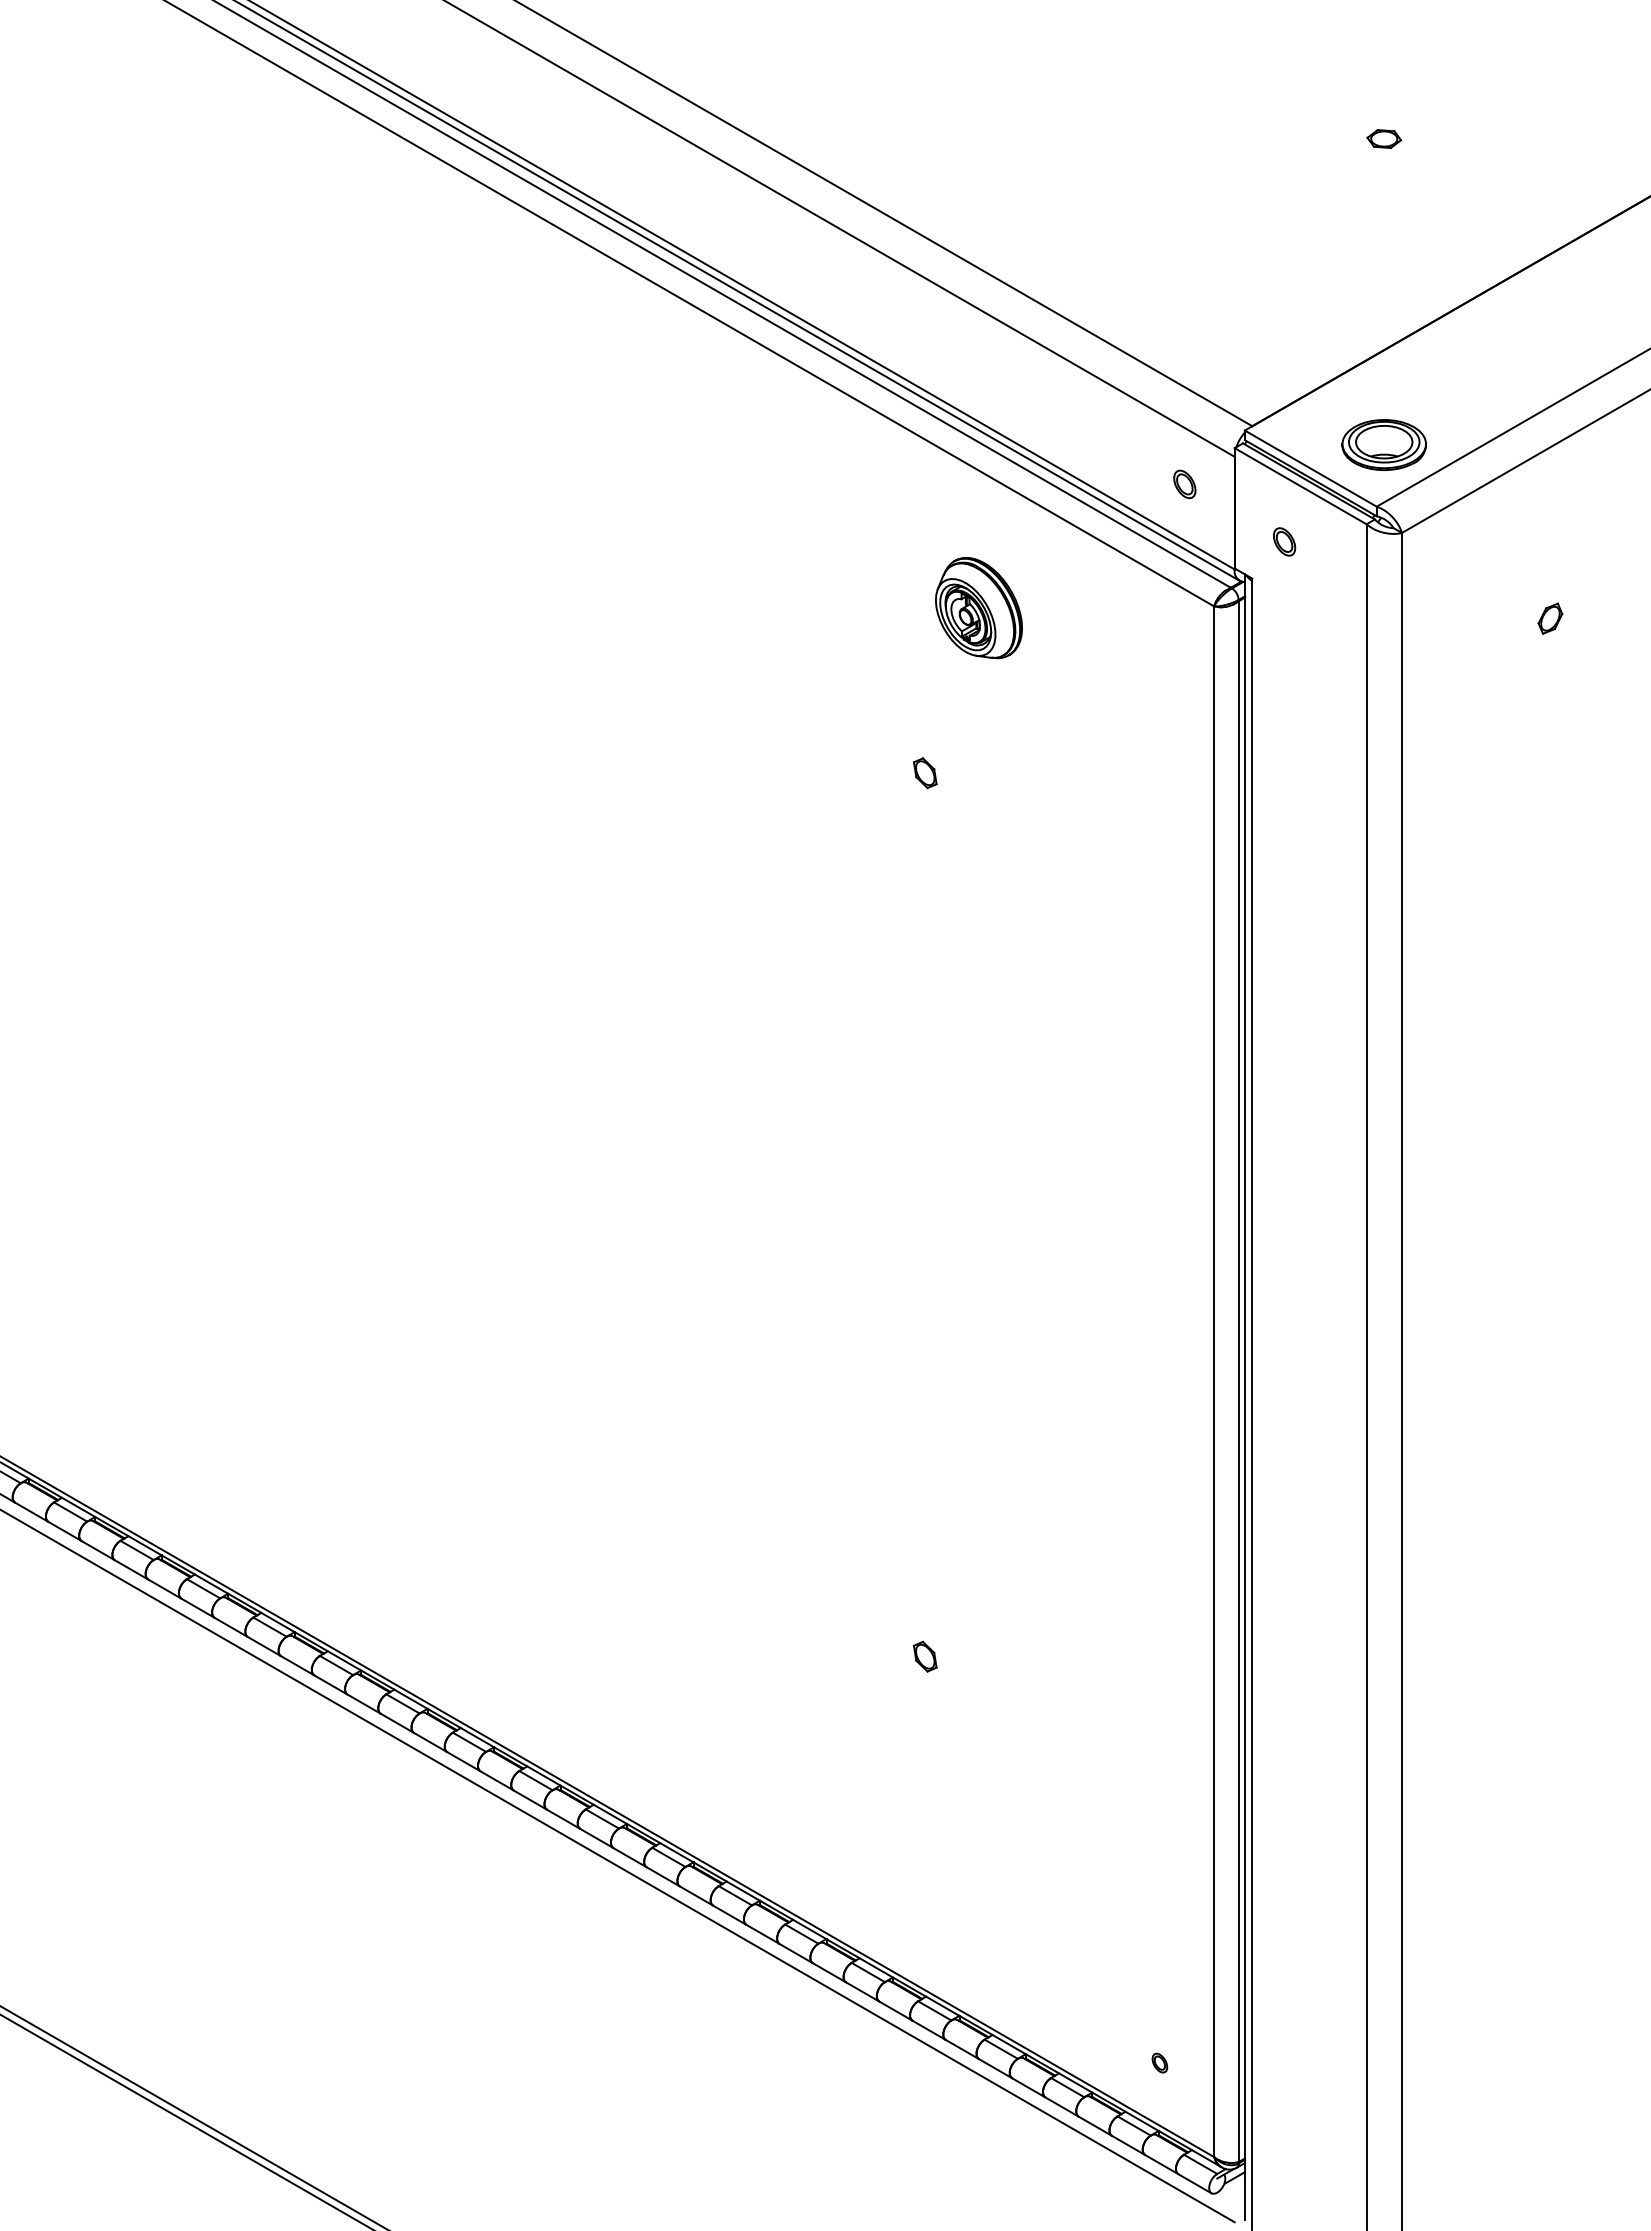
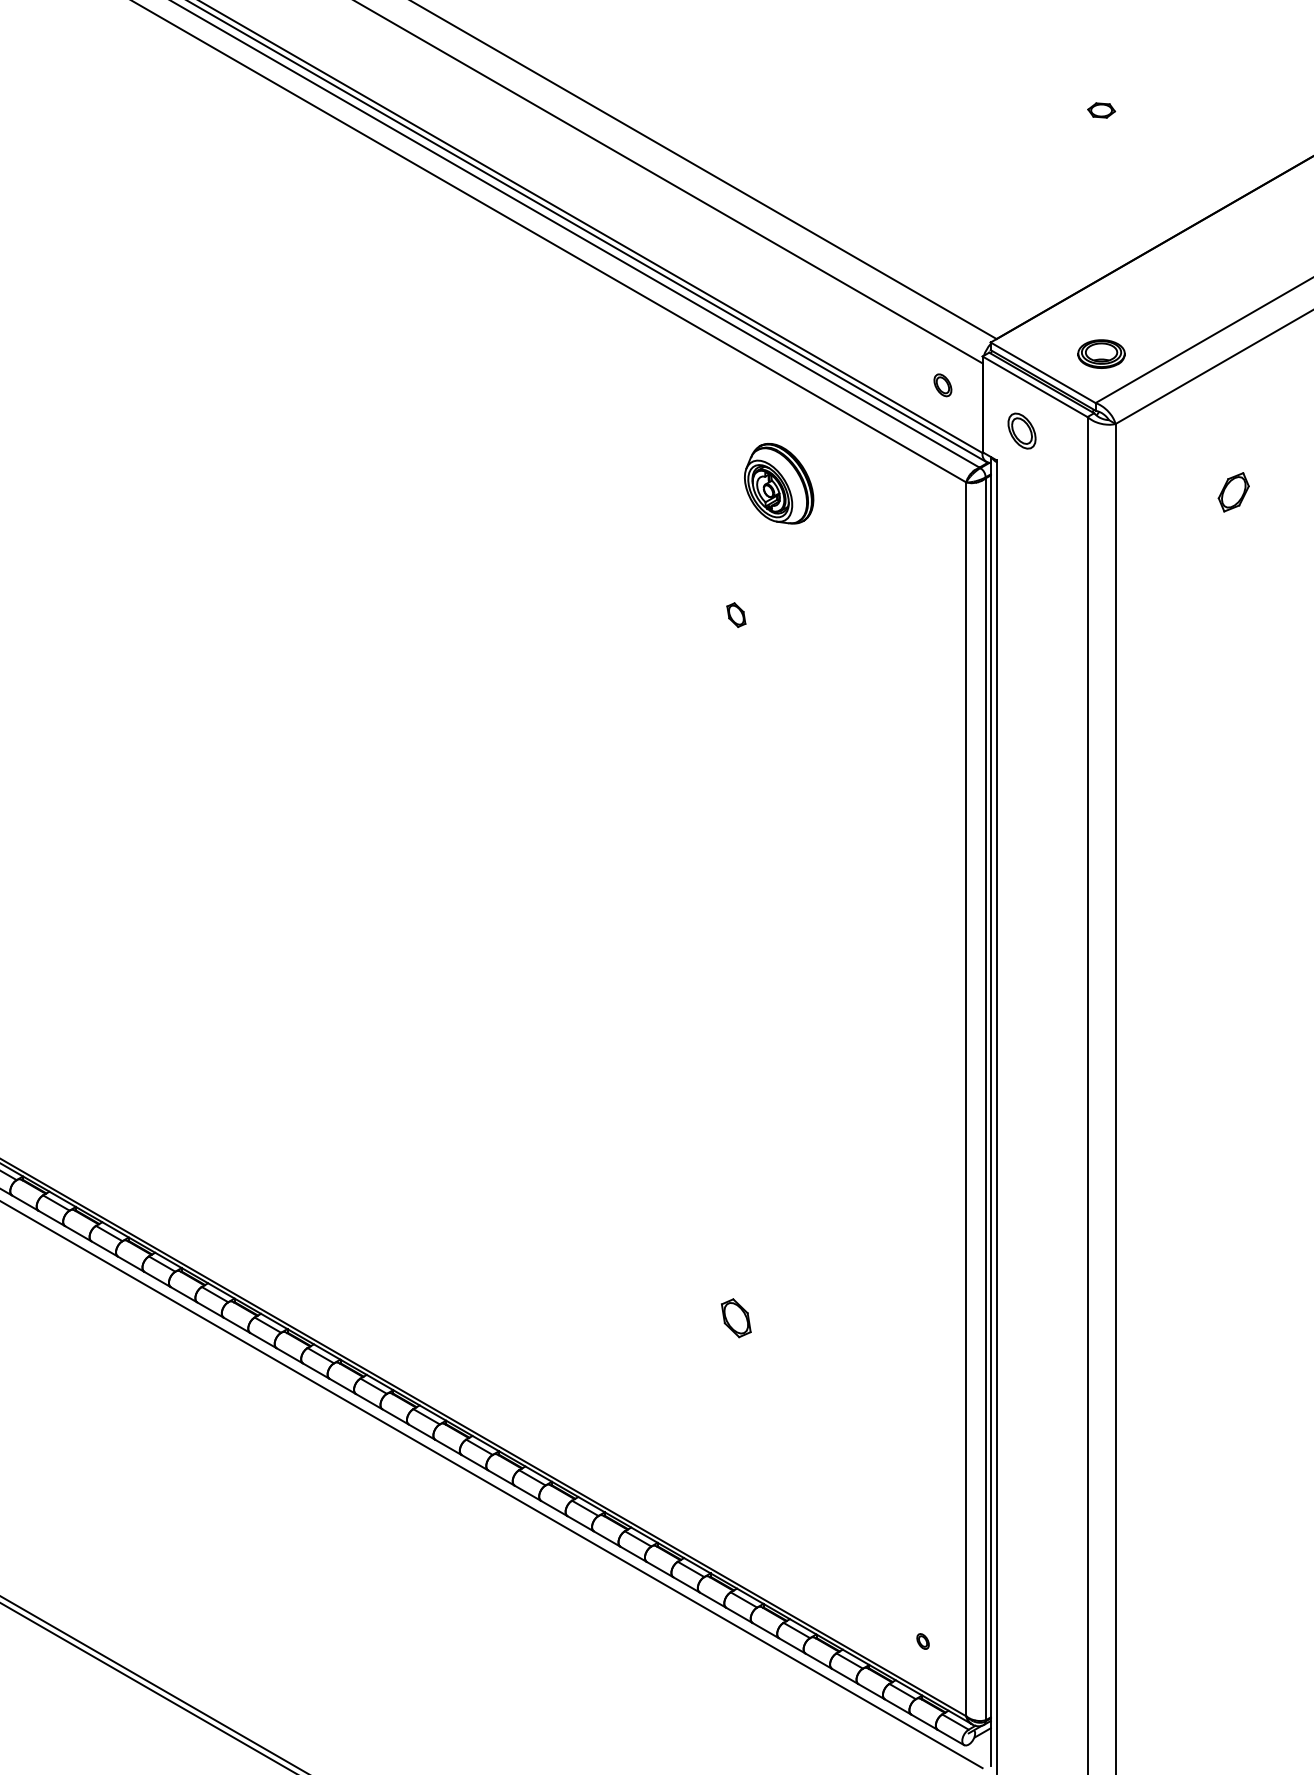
part: (1383, 445) -> (1101, 354), size x0.7
part: (1284, 541) -> (1022, 430), size x1.6
part: (1550, 618) -> (1233, 492), size x1.6
part: (925, 1656) -> (736, 1317), size x1.6

